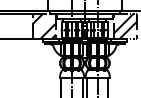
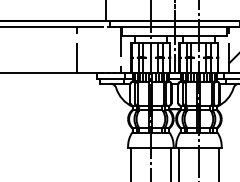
hatch: (44, 25) -> (99, 48), removed

